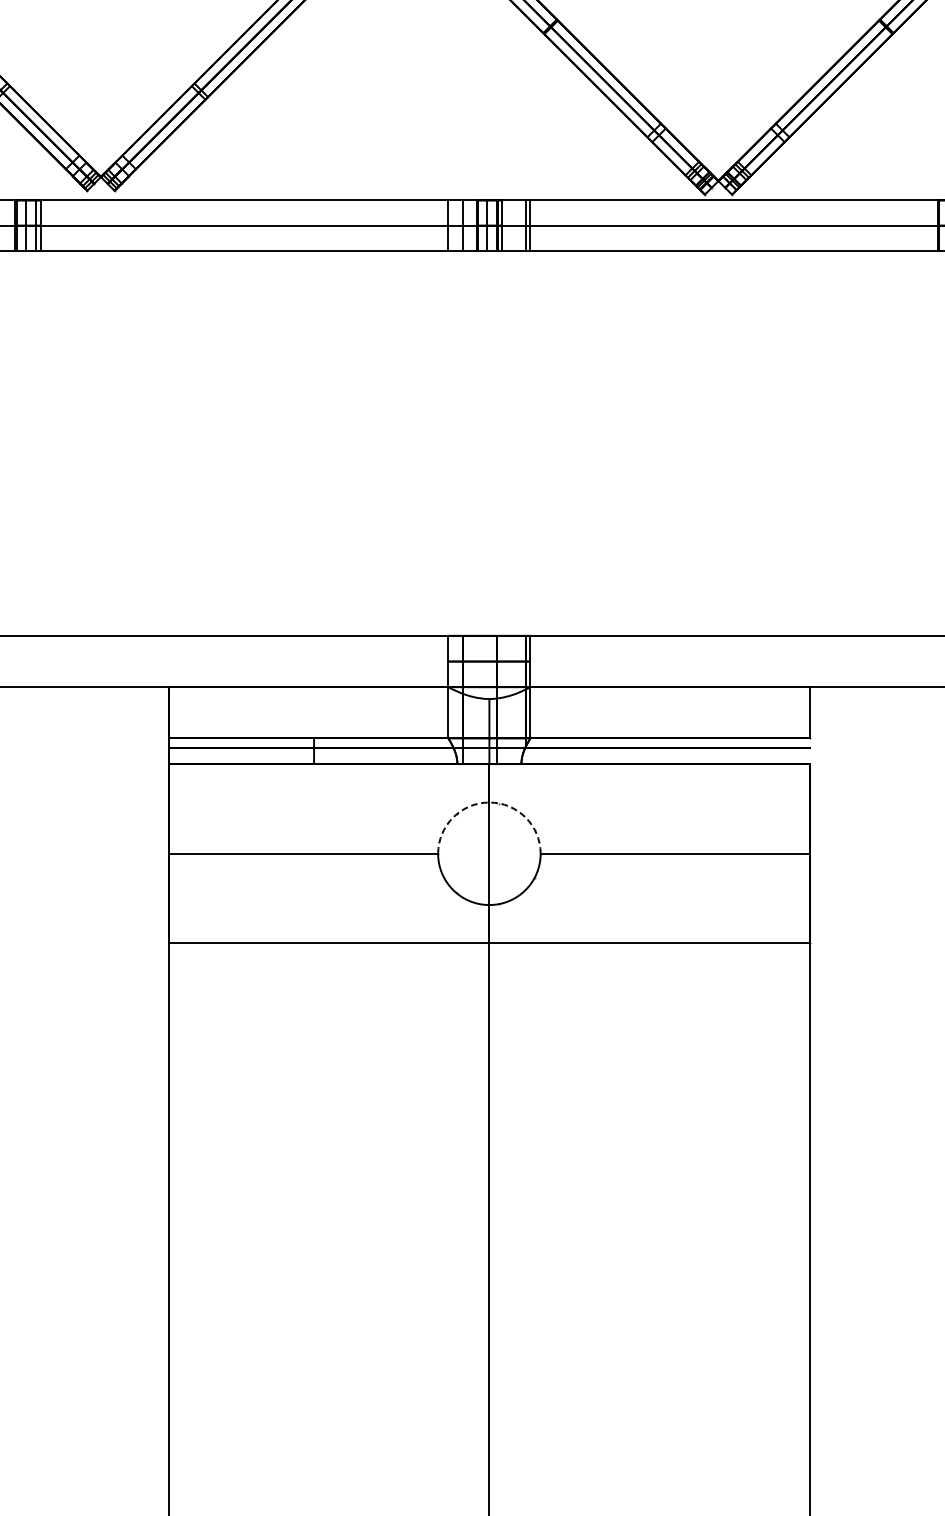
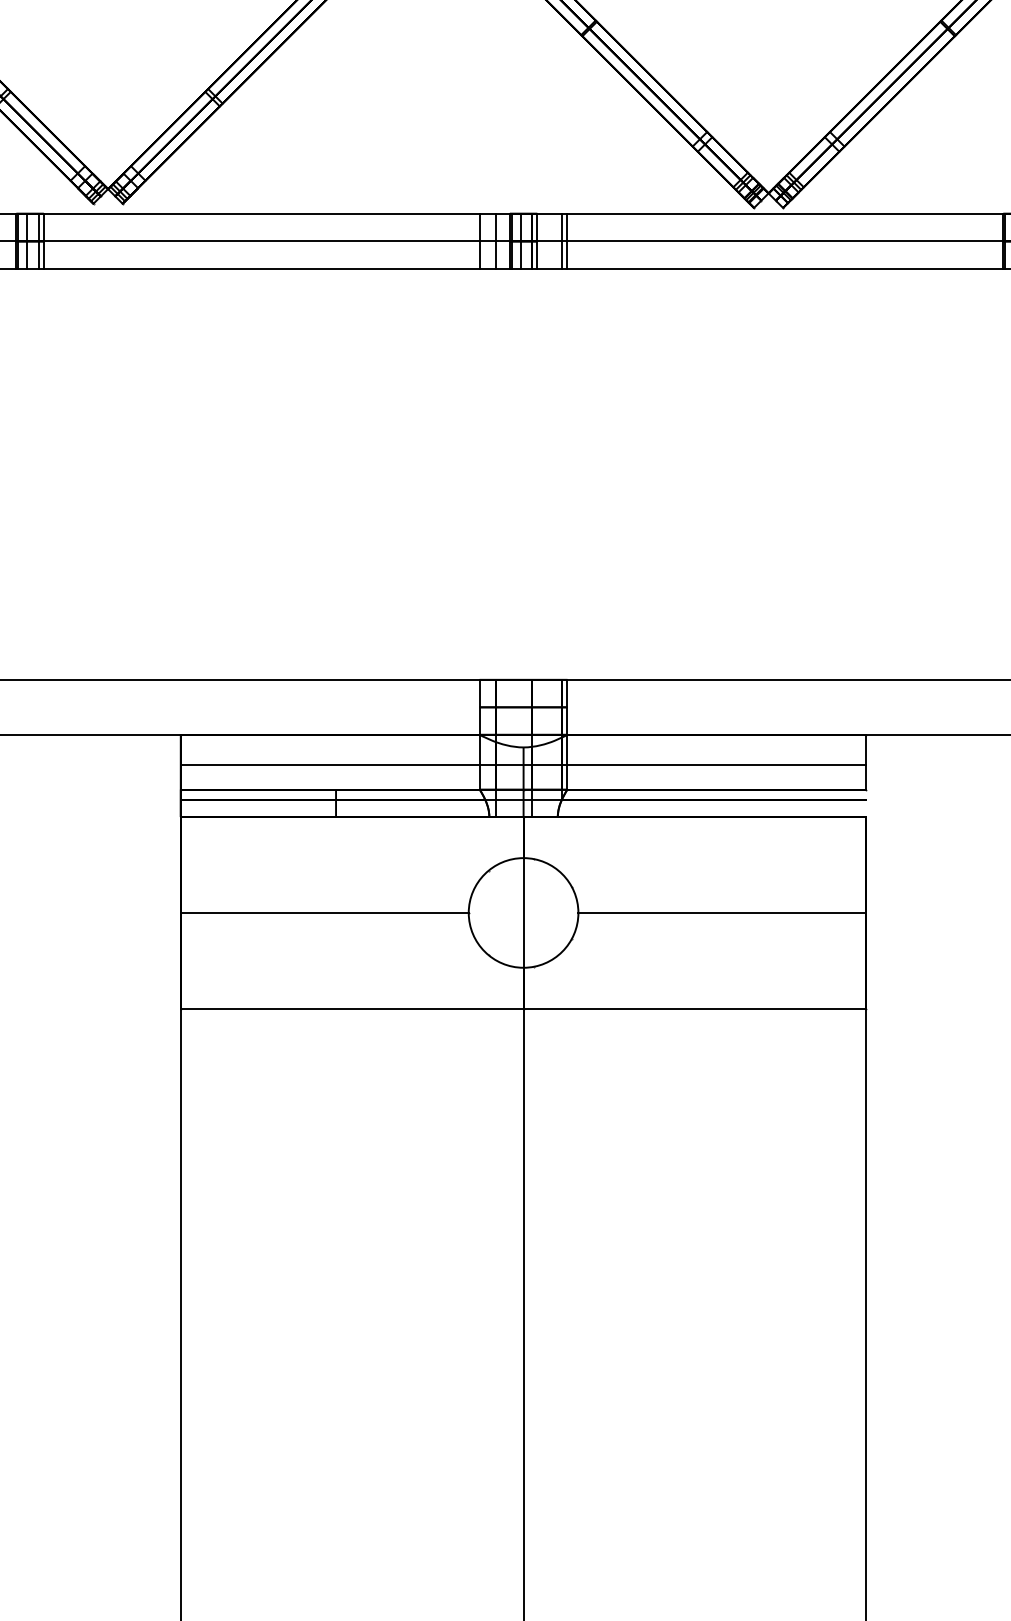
line: (489, 714) -> (523, 764), added
arc: (489, 802) -> (523, 858), dashed -> solid

